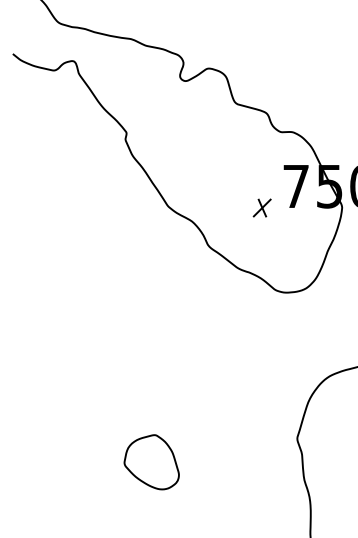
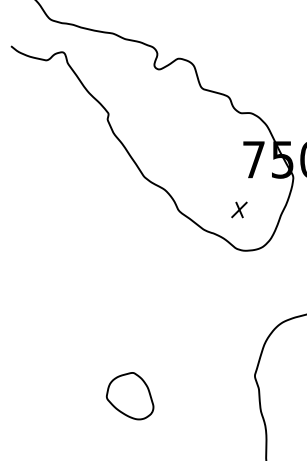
part: (261, 207) -> (238, 209), moved

